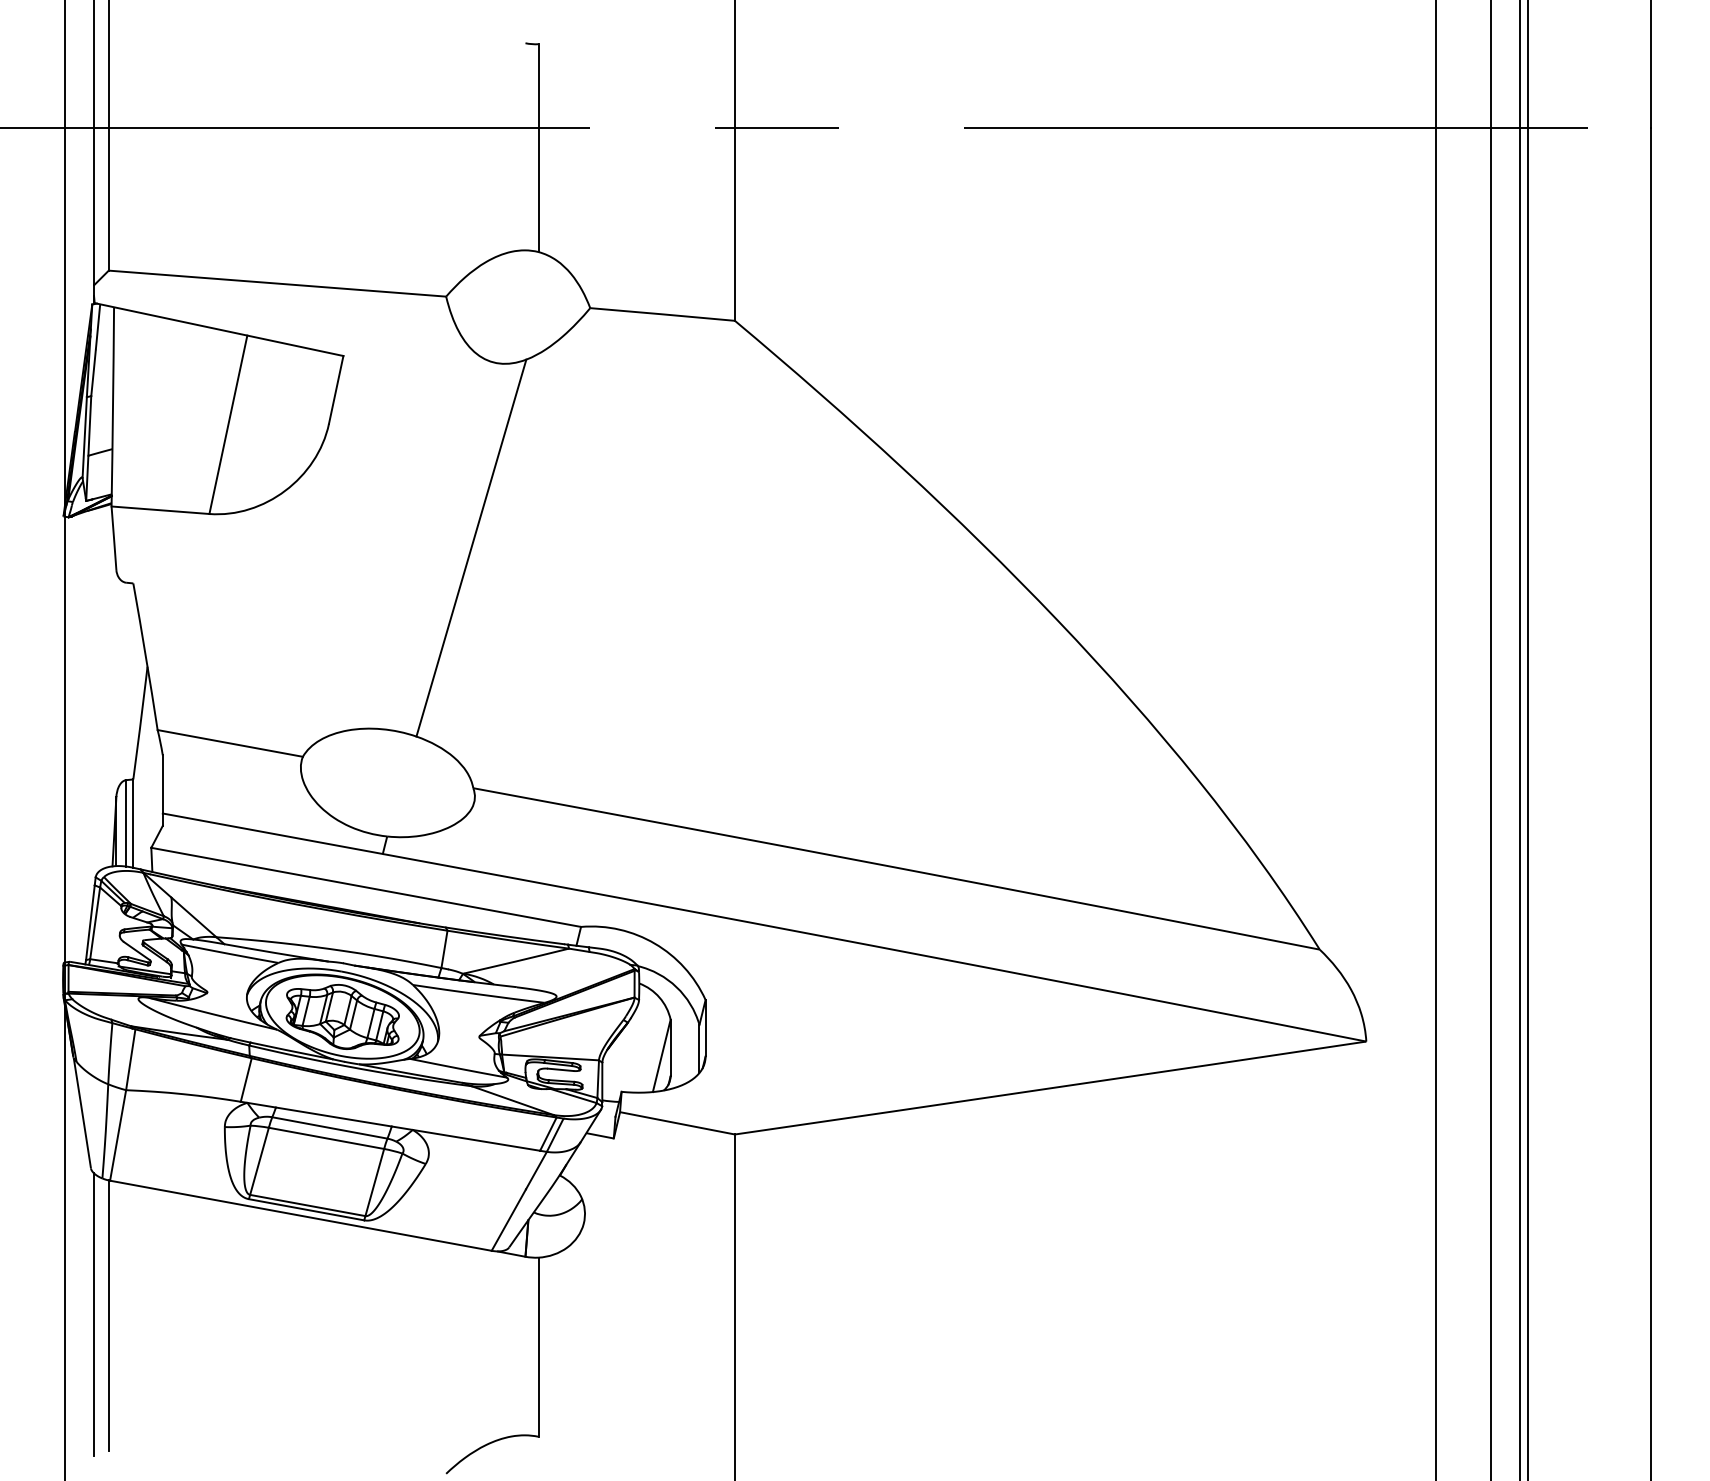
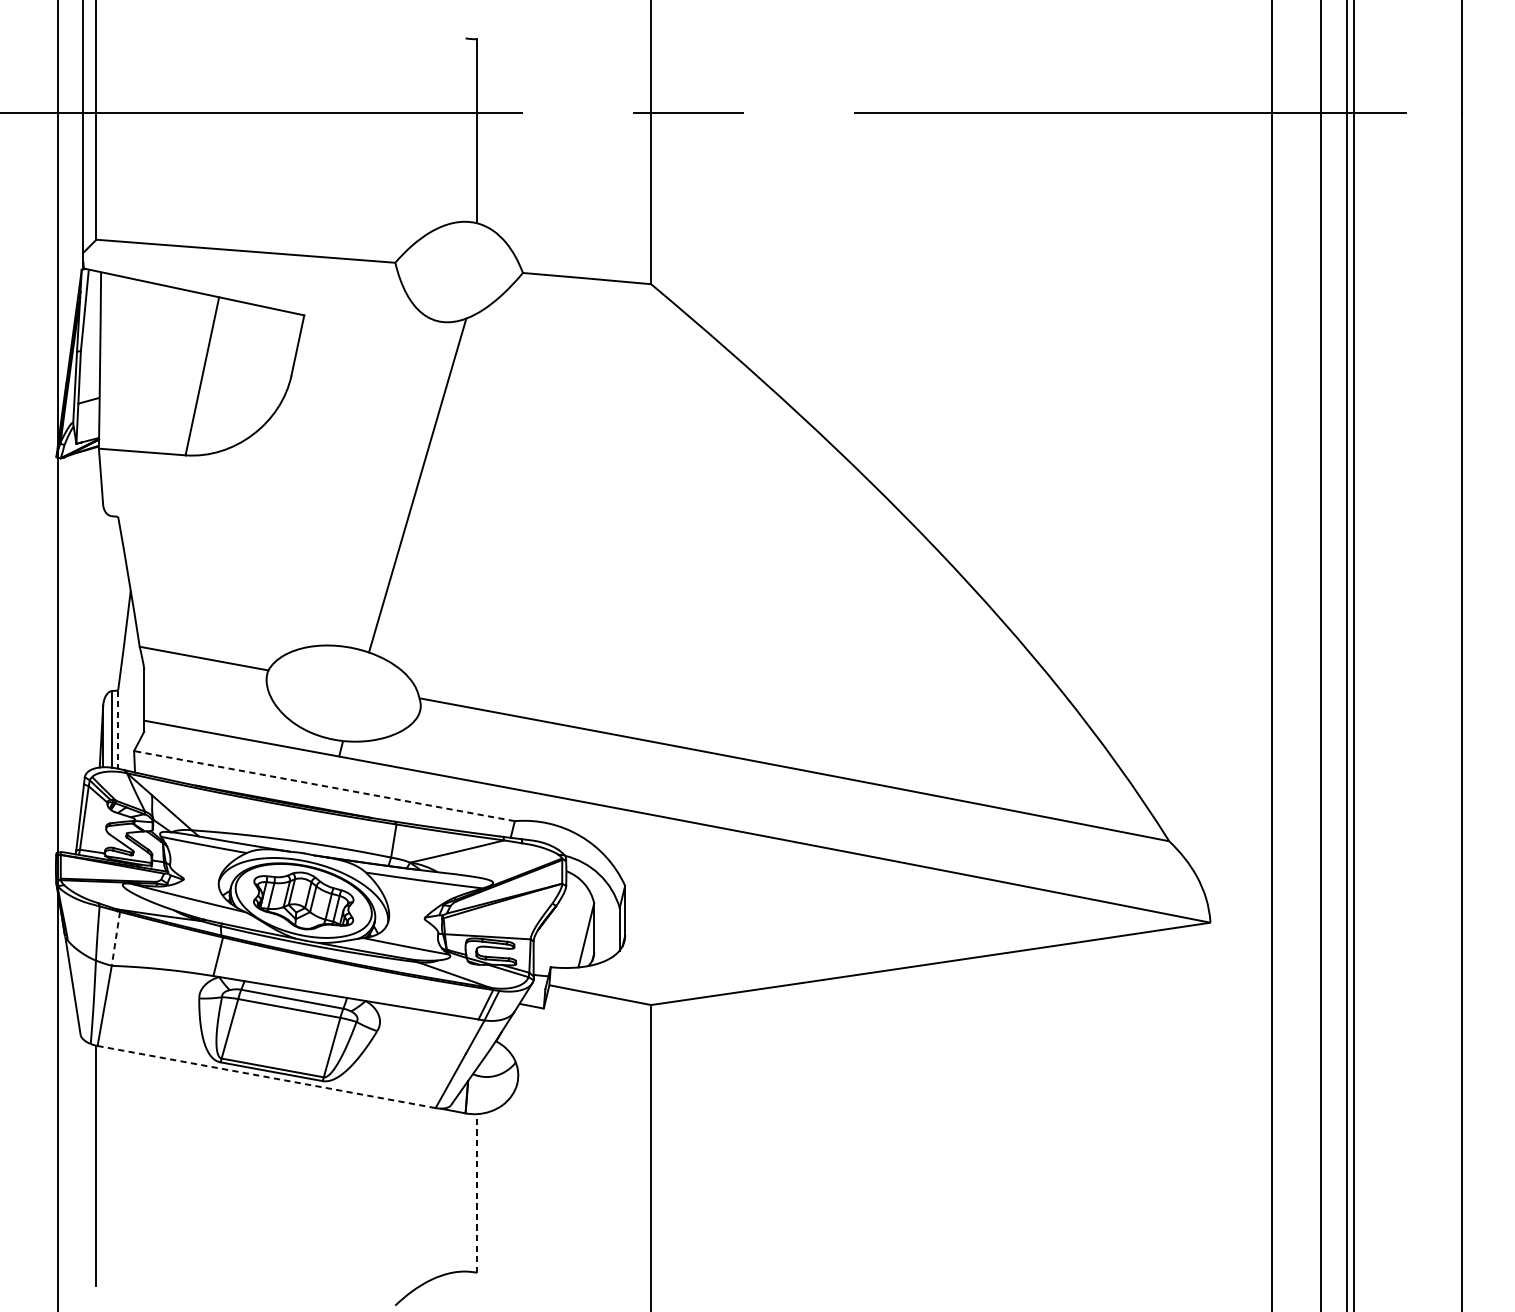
line: (133, 824) -> (118, 730), solid -> dashed
line: (365, 887) -> (323, 786), solid -> dashed
line: (130, 1059) -> (115, 938), solid -> dashed
line: (300, 1215) -> (266, 1076), solid -> dashed
line: (94, 1314) -> (83, 1164), removed
line: (538, 1347) -> (477, 1193), solid -> dashed

